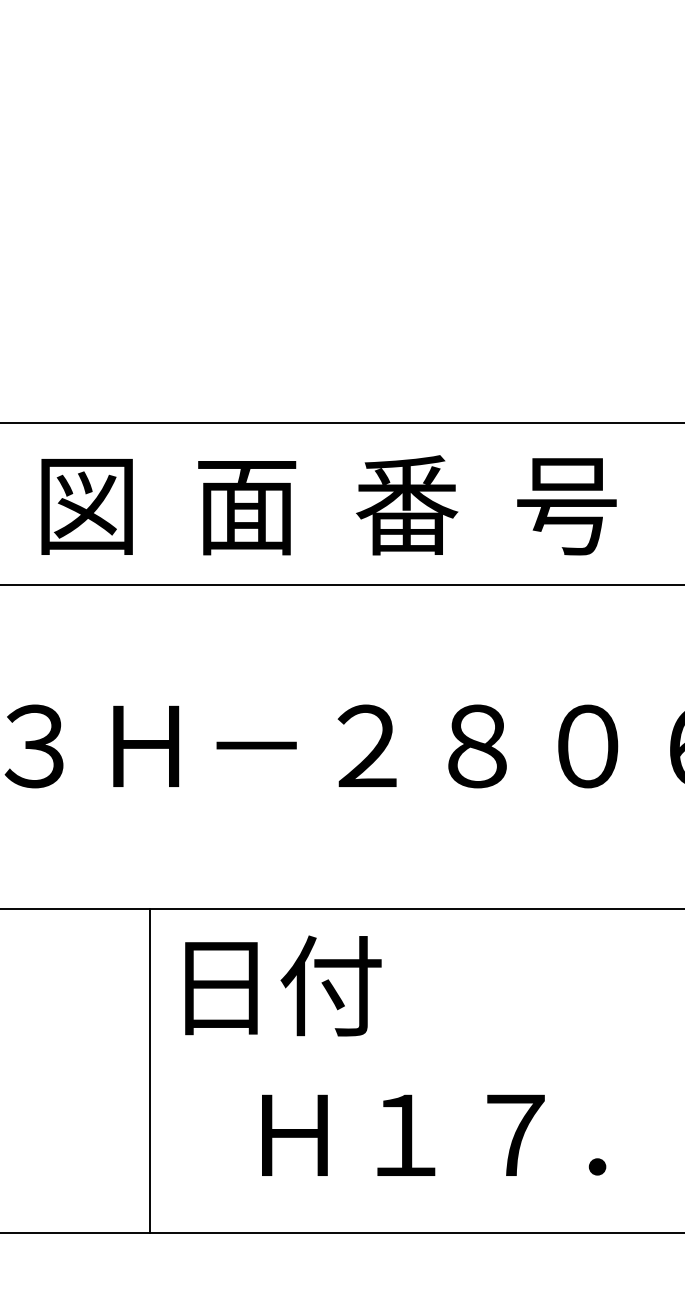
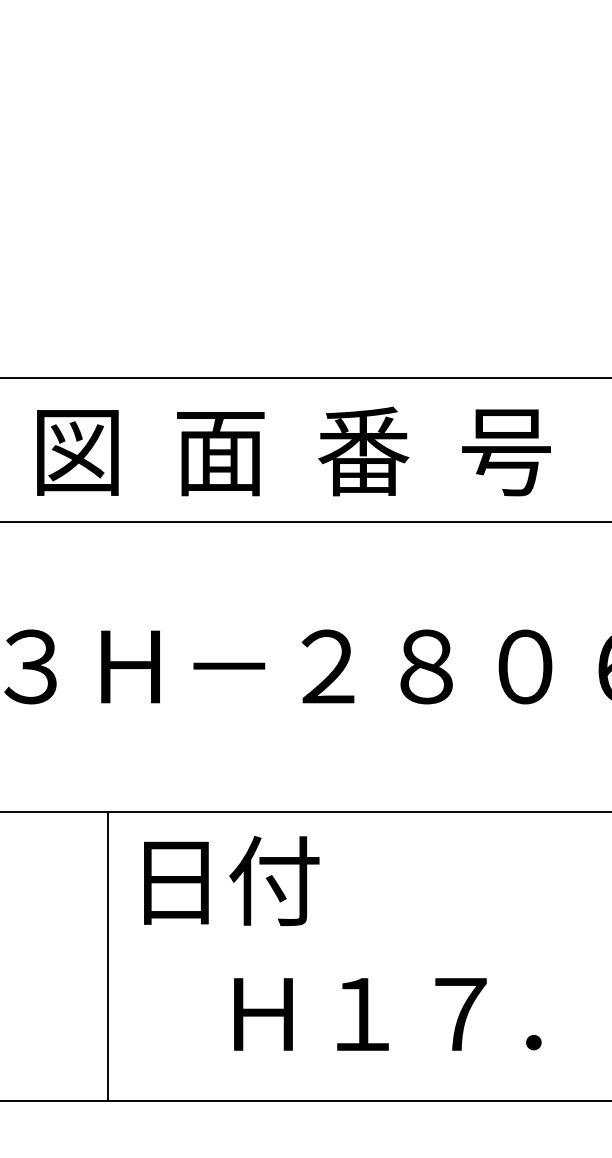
text: (283, 985) -> (231, 880), moved
line: (149, 1070) -> (107, 956), moved

